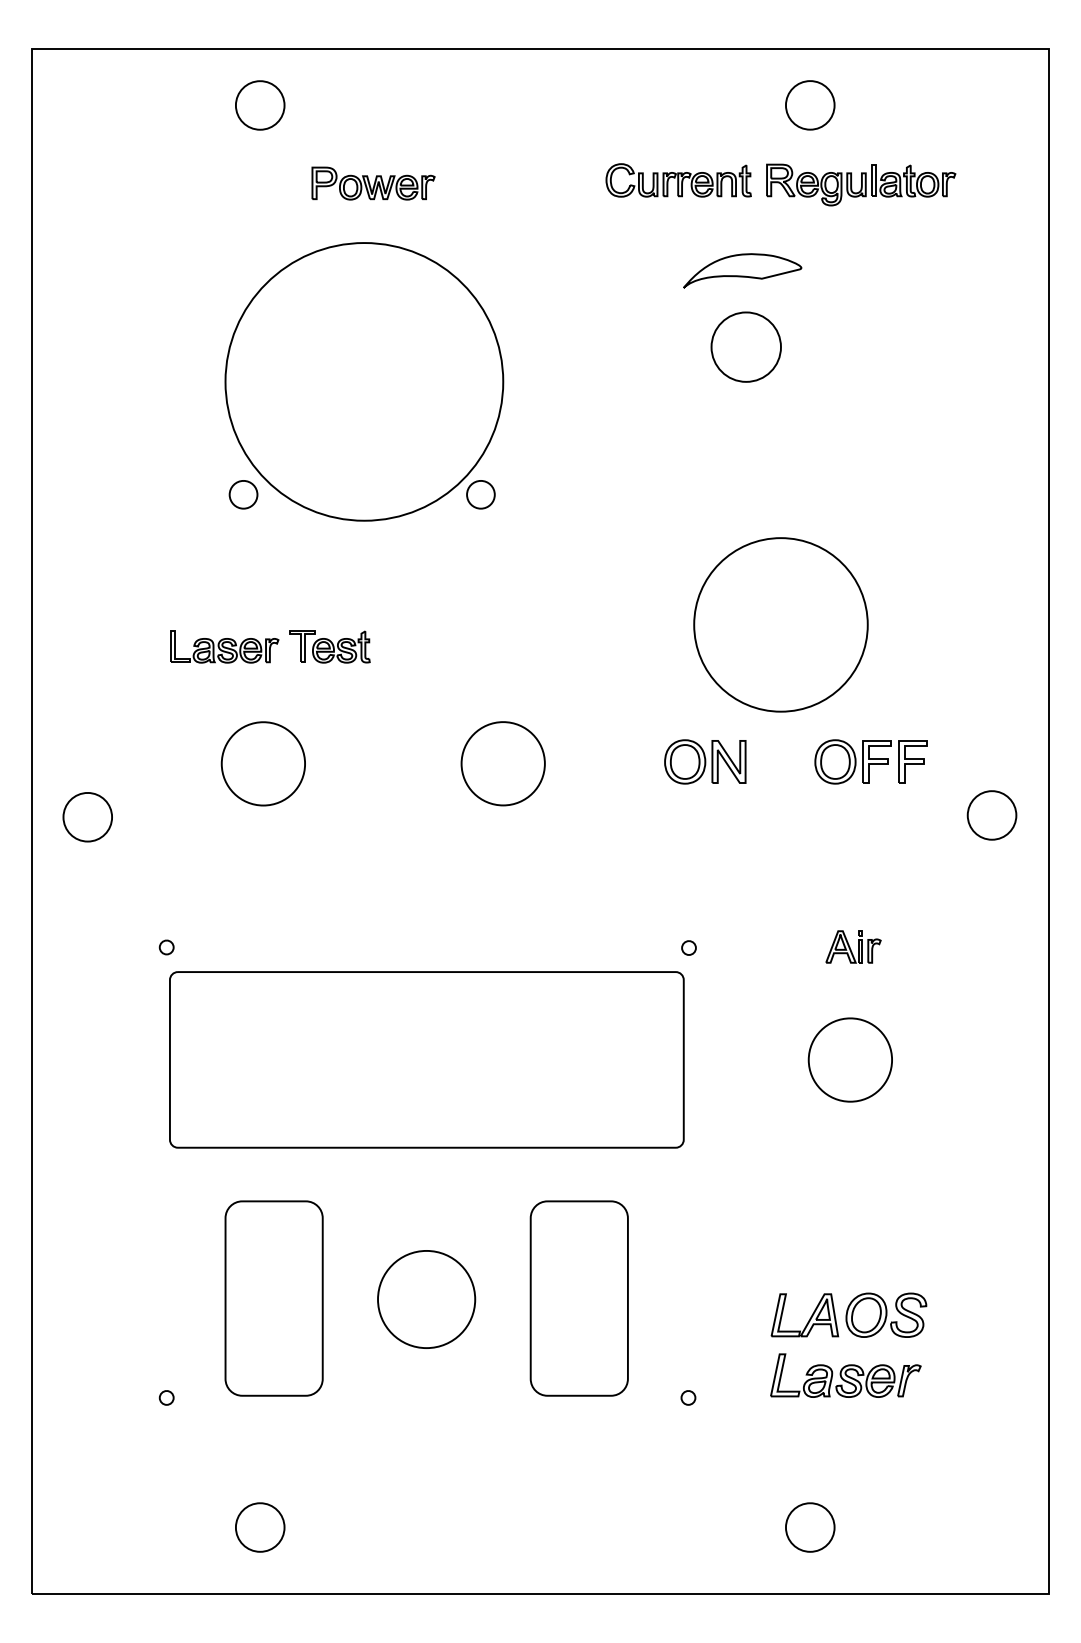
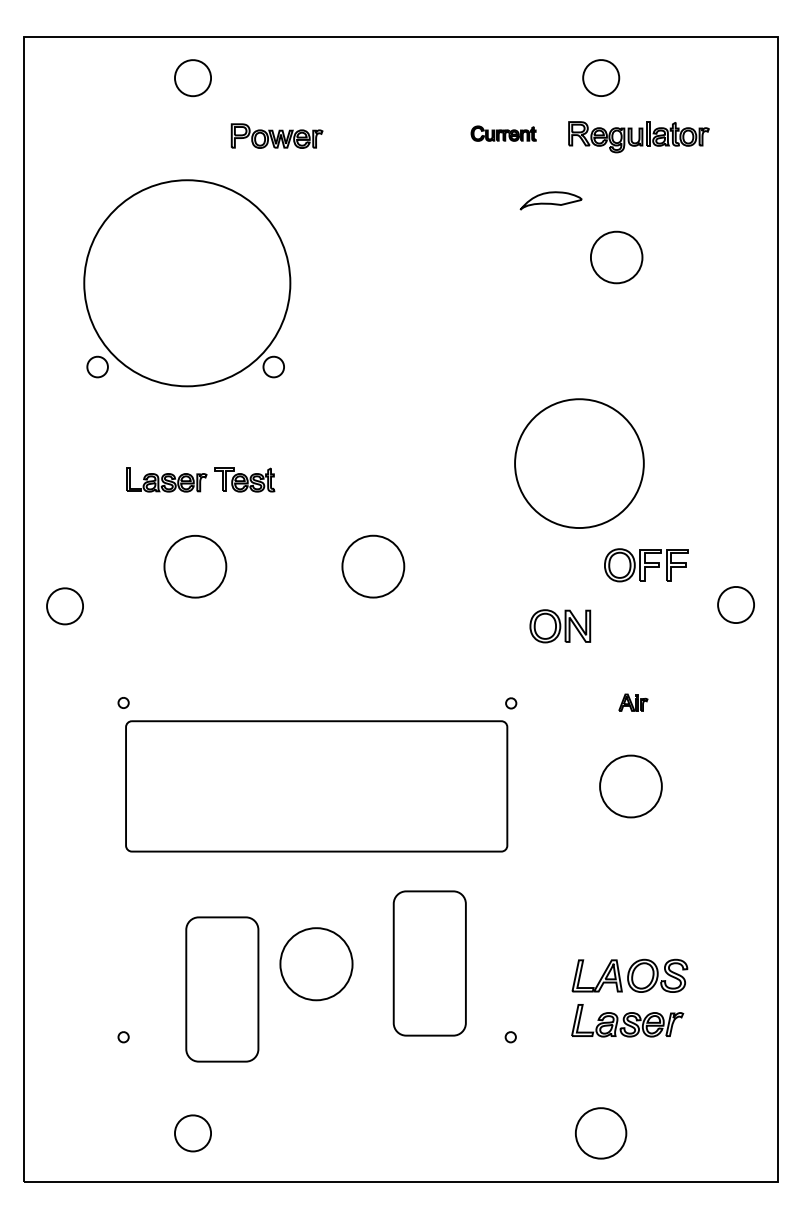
part: (678, 180) -> (503, 133), size x0.6
part: (741, 270) -> (550, 200), size x0.7
part: (746, 347) -> (616, 257), moved
part: (364, 382) -> (187, 283), moved
part: (705, 762) -> (560, 626), moved
part: (853, 946) -> (633, 702), size x0.7
curve: (227, 1298) -> (187, 989), moved
part: (810, 1527) -> (601, 1133), size x1.4

